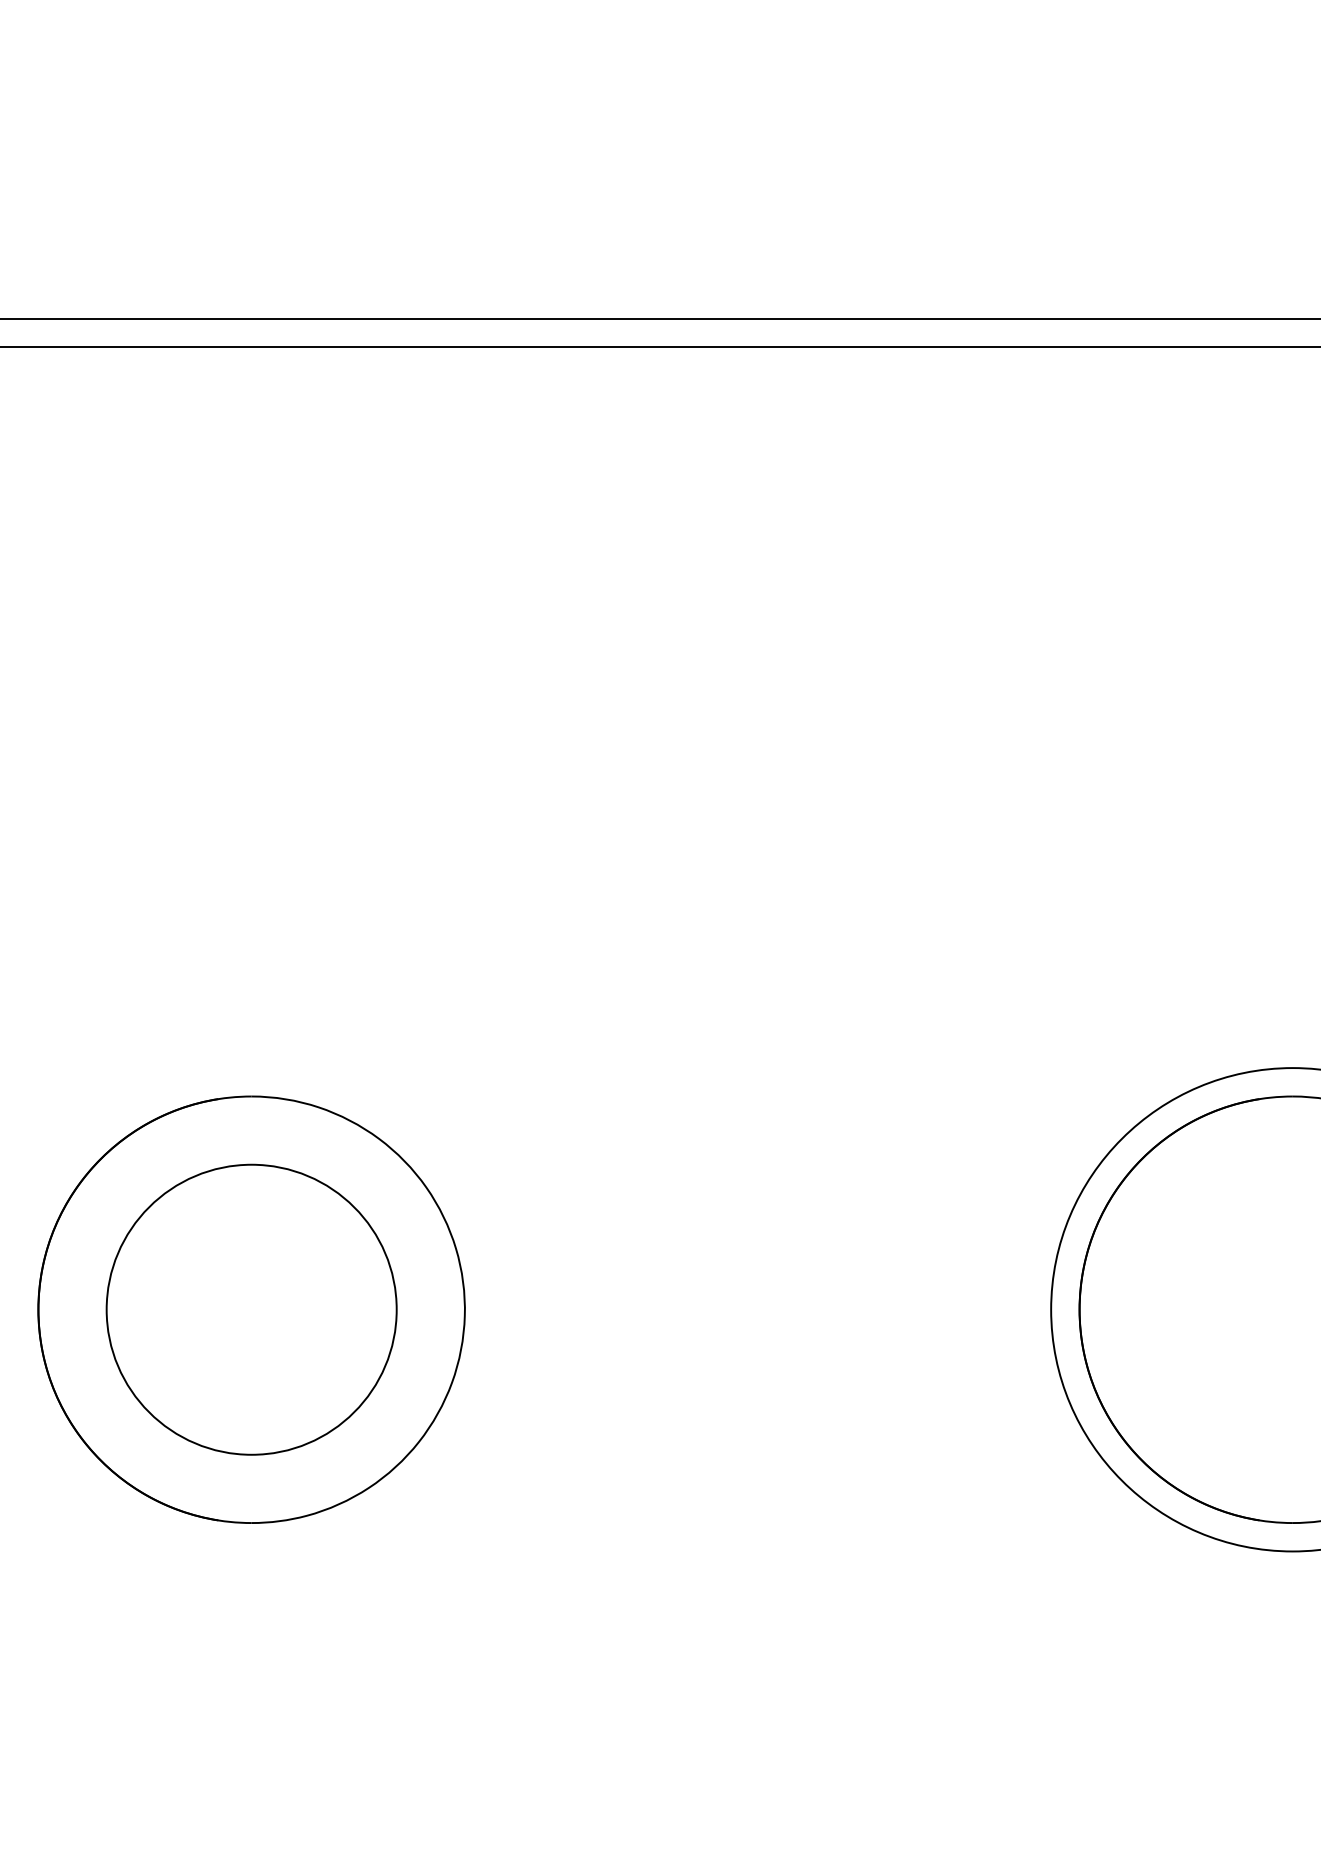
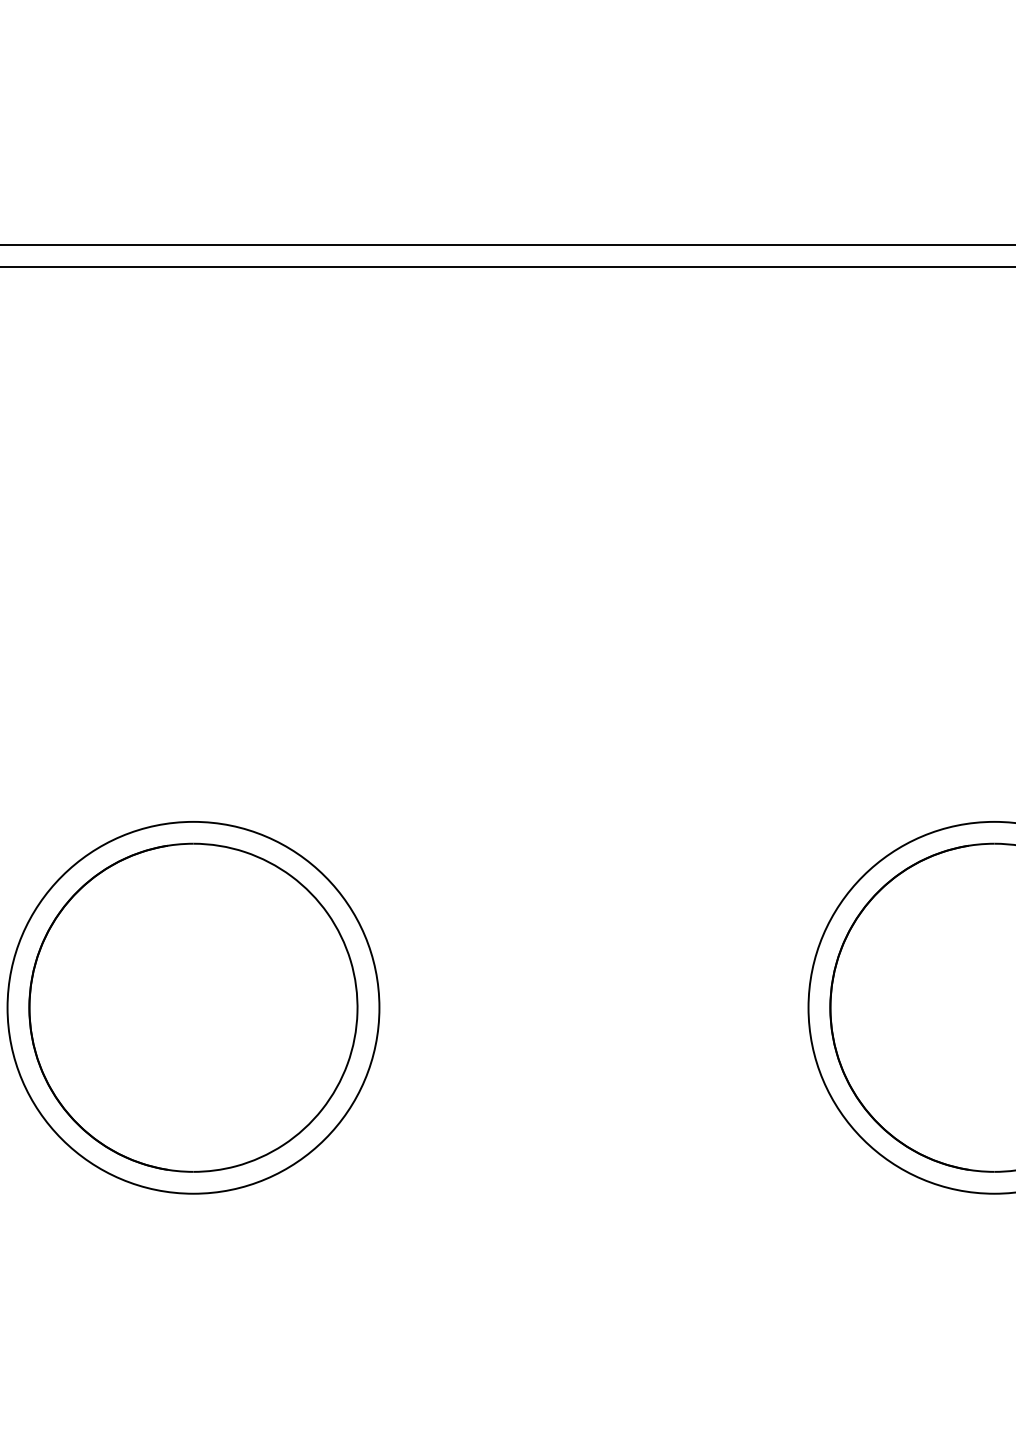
circle: (251, 1309) -> (193, 1007), size x1.67

